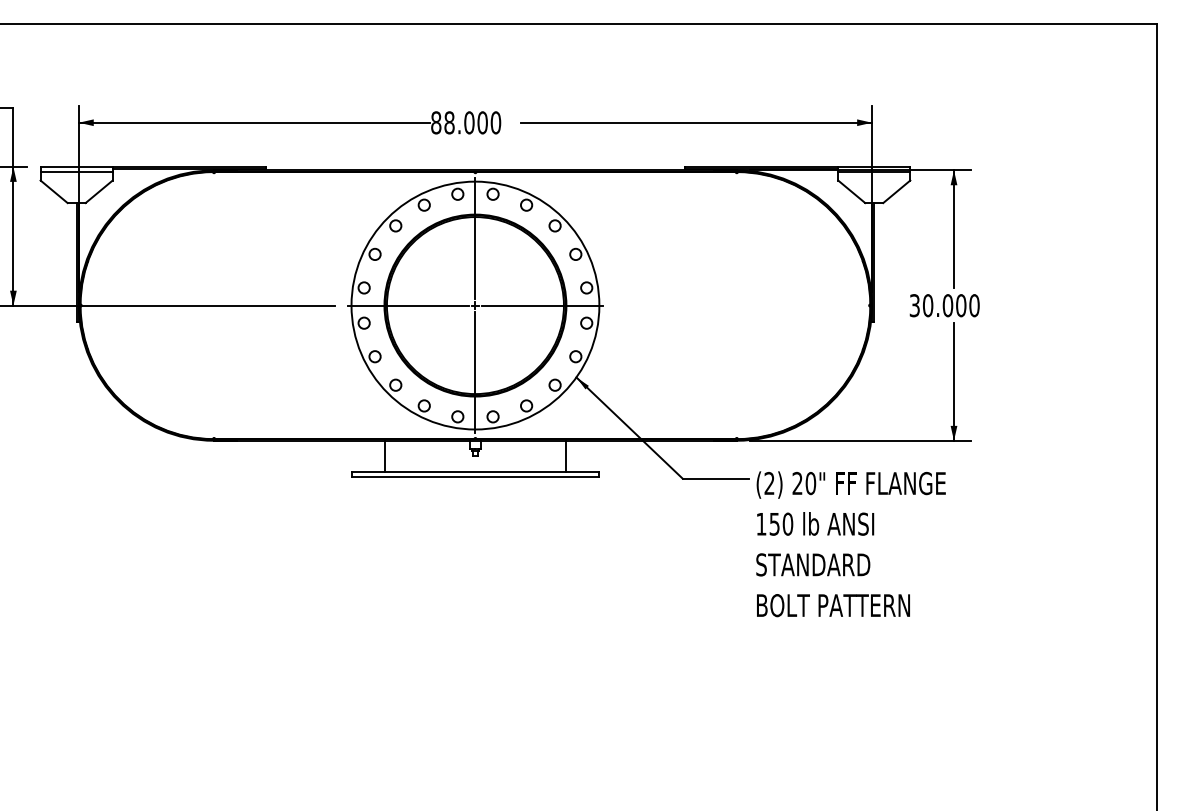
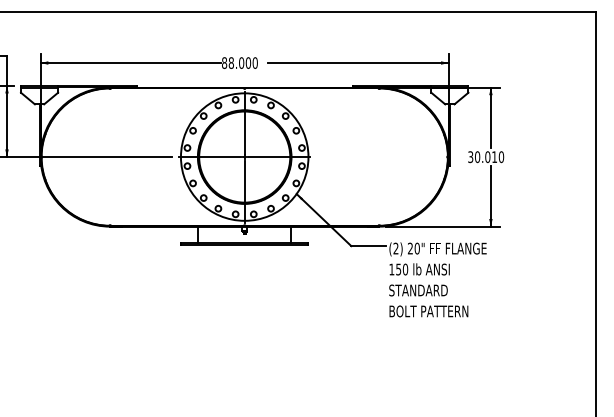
text: (960, 306) -> (494, 157), 30.000 -> 30.010

